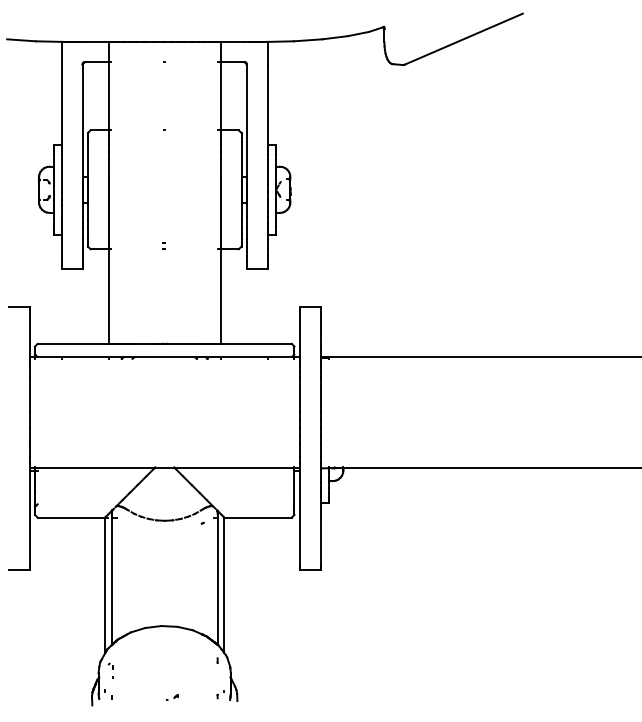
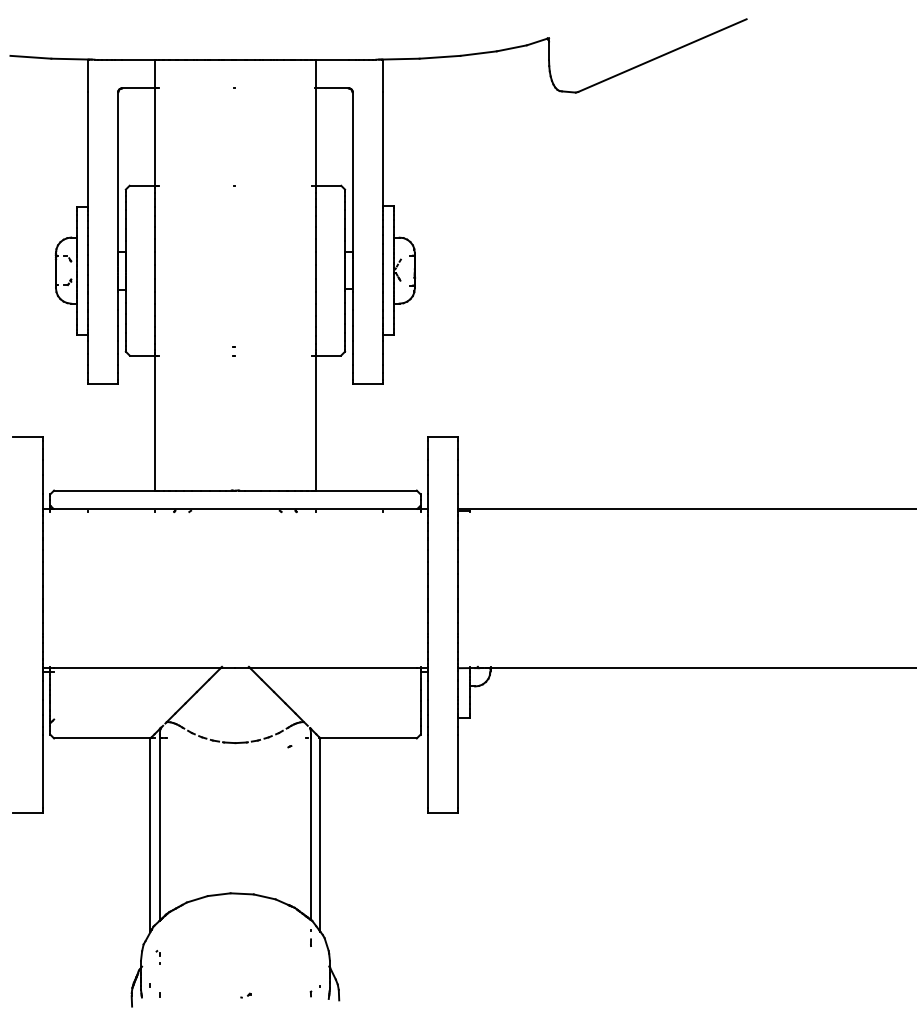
part: (110, 671) -> (157, 957), size x0.62
part: (171, 697) -> (245, 995), size x0.62

